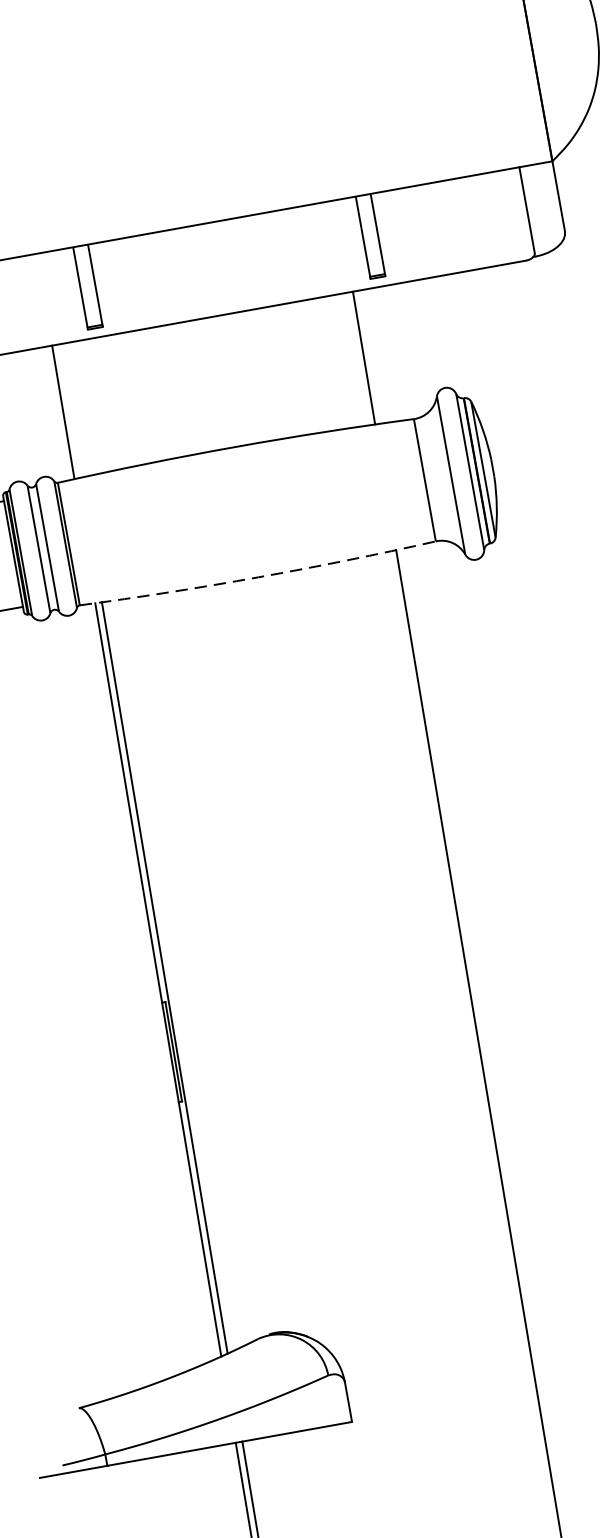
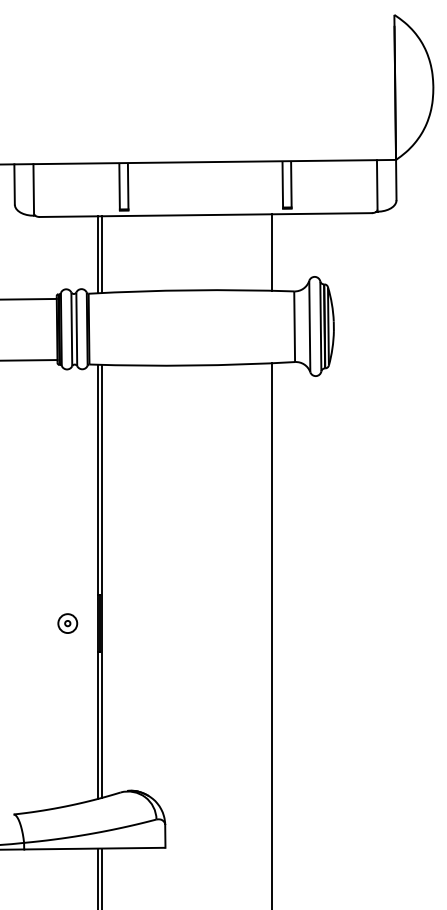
line: (70, 410) -> (102, 254), added
arc: (258, 577) -> (192, 365), dashed -> solid
part: (116, 1061) -> (67, 623), added

